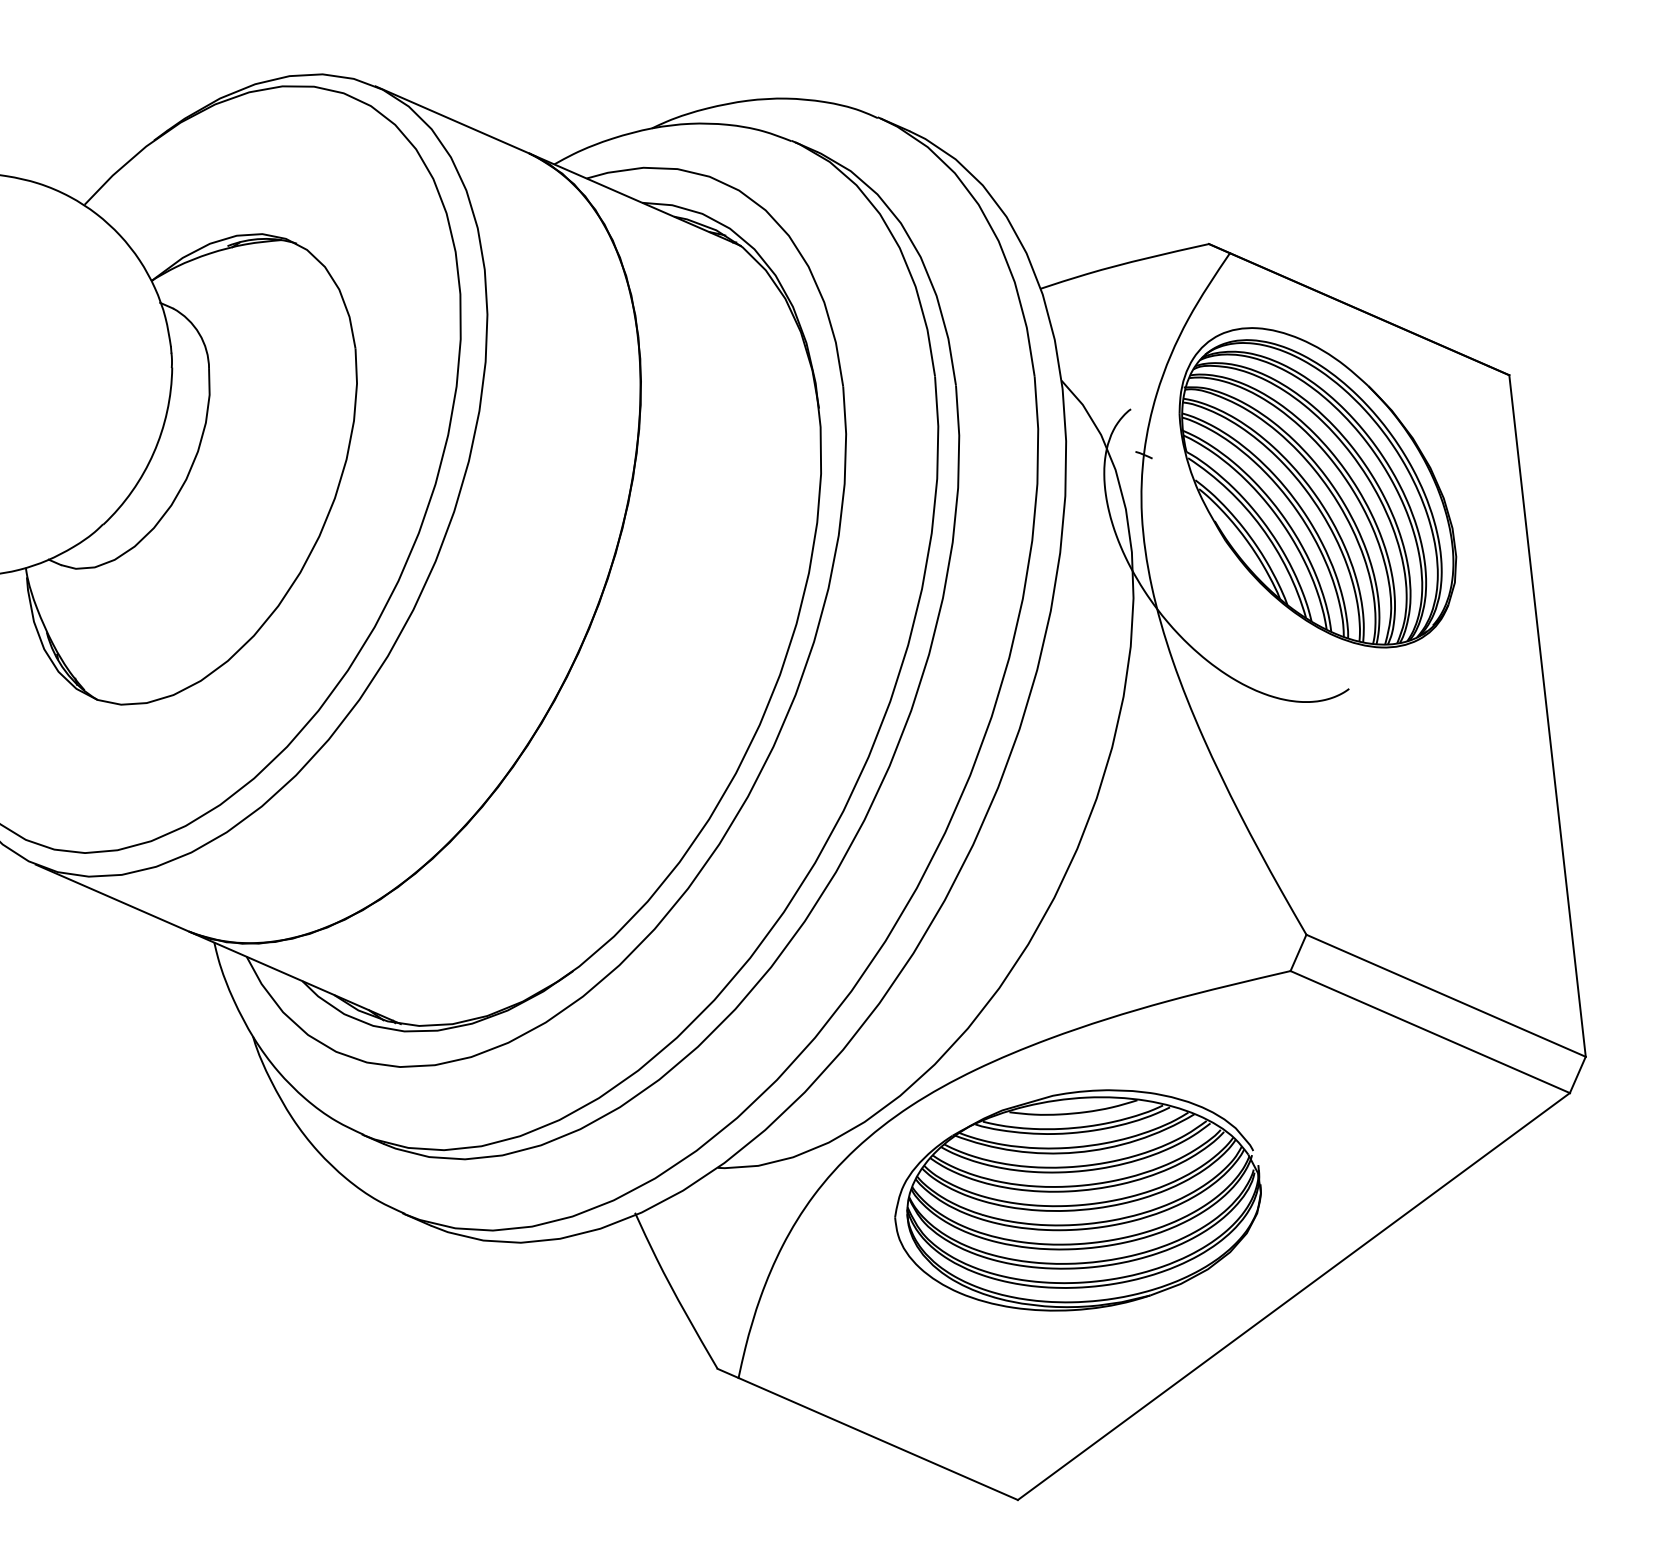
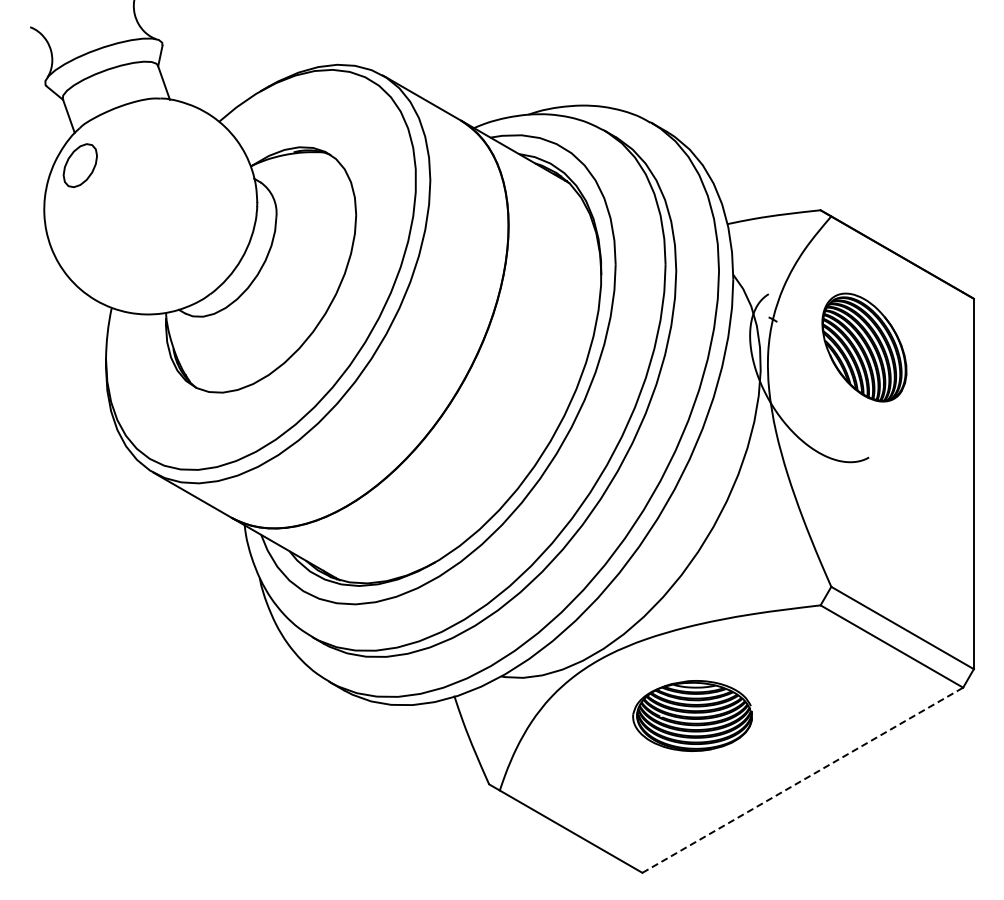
part: (1318, 487) -> (864, 347), size x0.6
part: (1077, 1200) -> (692, 715), size x0.6
line: (1295, 1296) -> (803, 780), solid -> dashed

